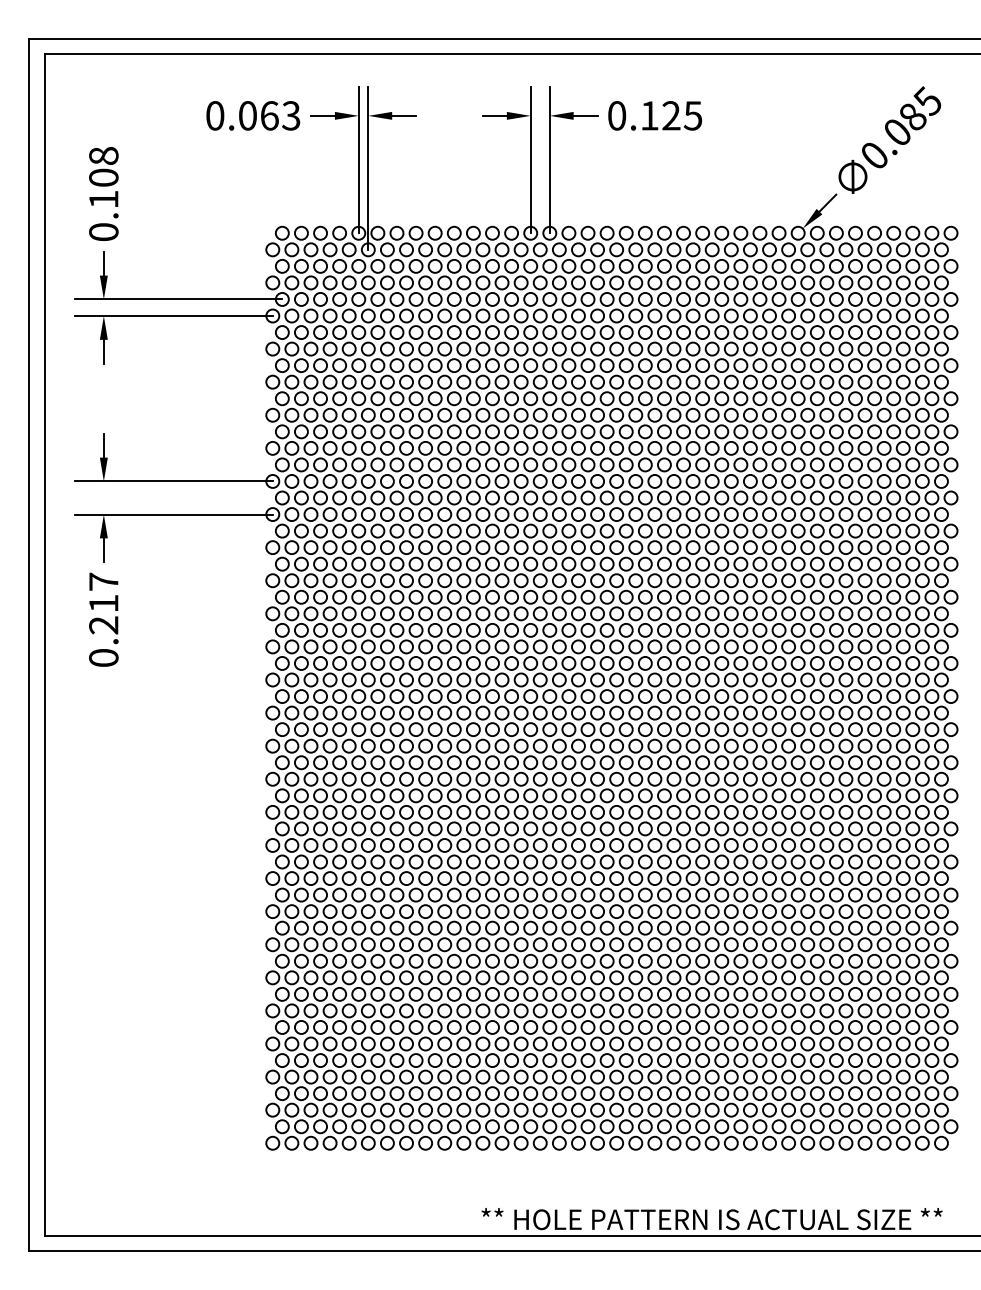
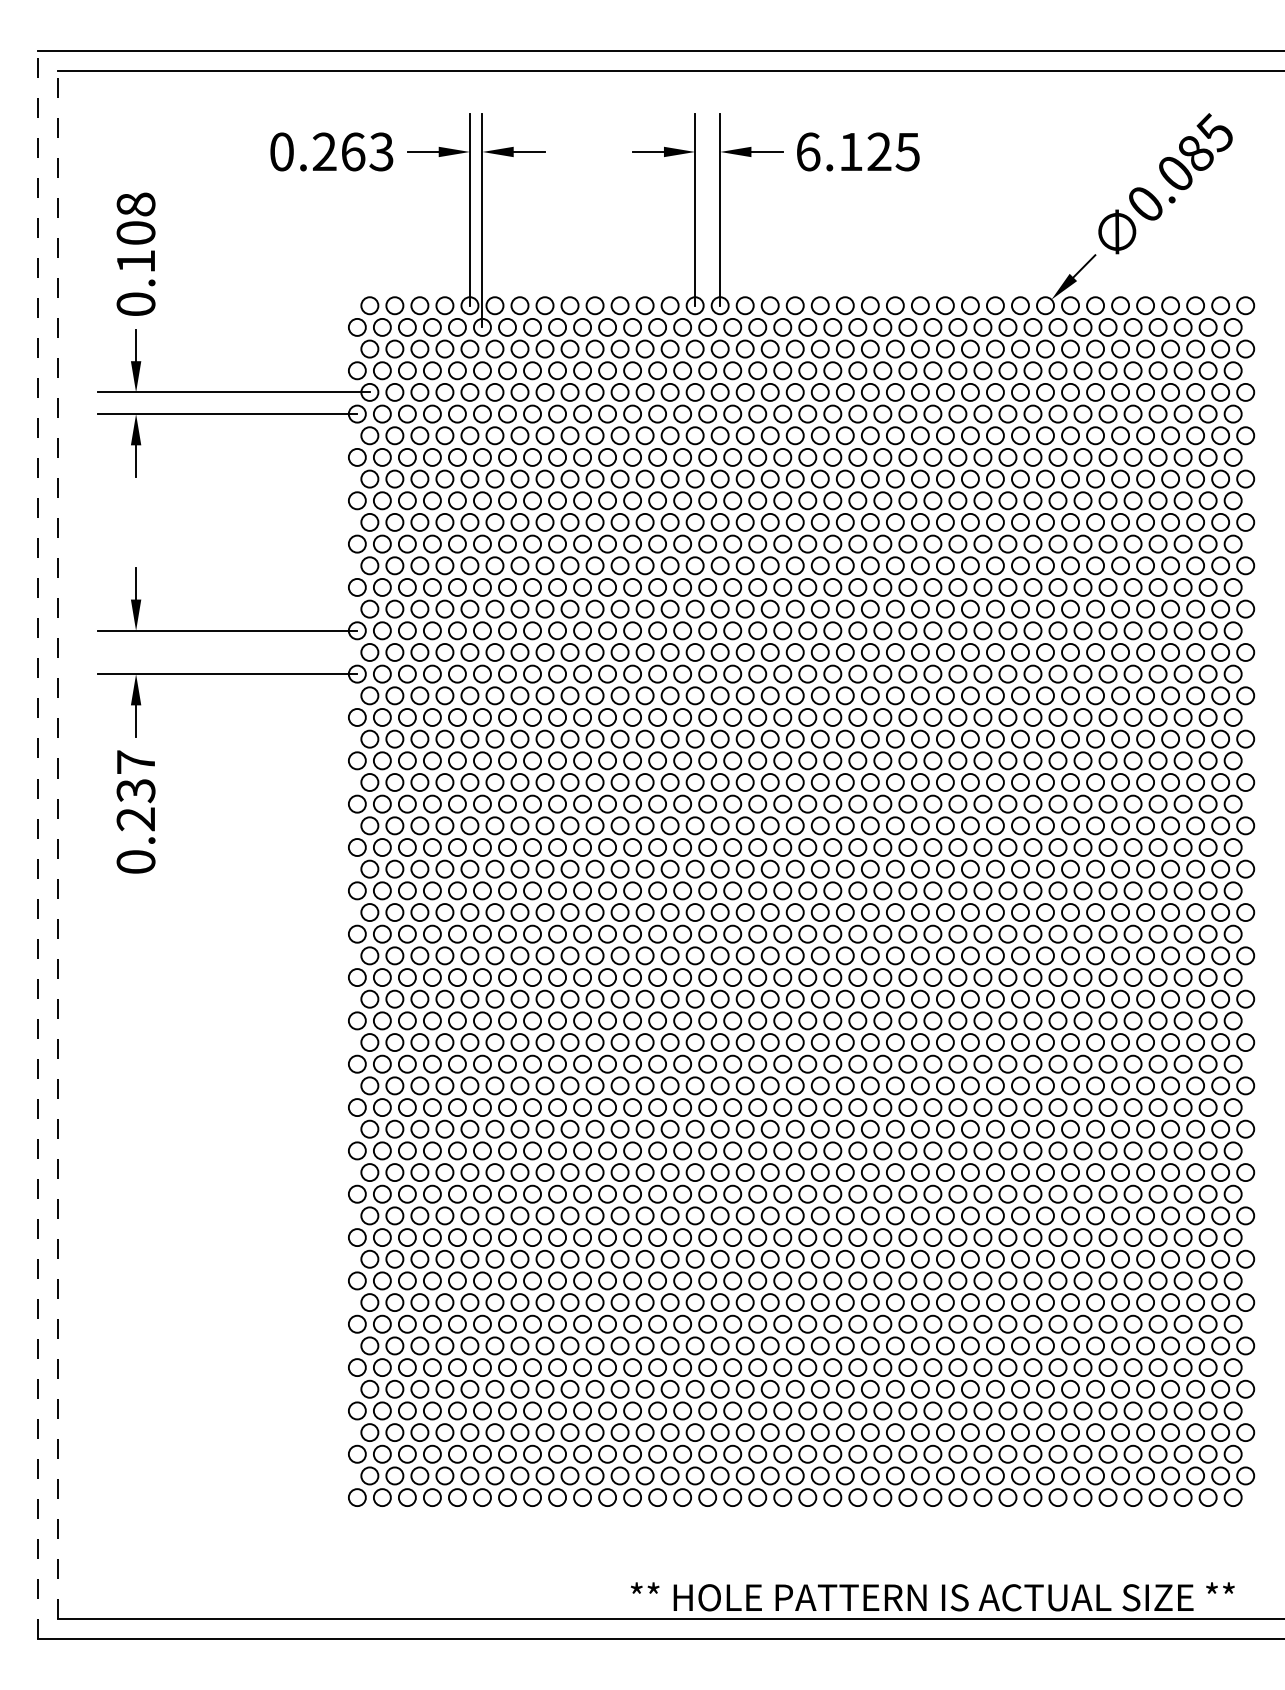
text: (247, 115) -> (324, 151), 0.063 -> 0.263
text: (617, 115) -> (808, 151), 0.125 -> 6.125
text: (103, 604) -> (135, 791), 0.217 -> 0.237
line: (29, 644) -> (38, 844), solid -> dashed
line: (44, 644) -> (58, 844), solid -> dashed

